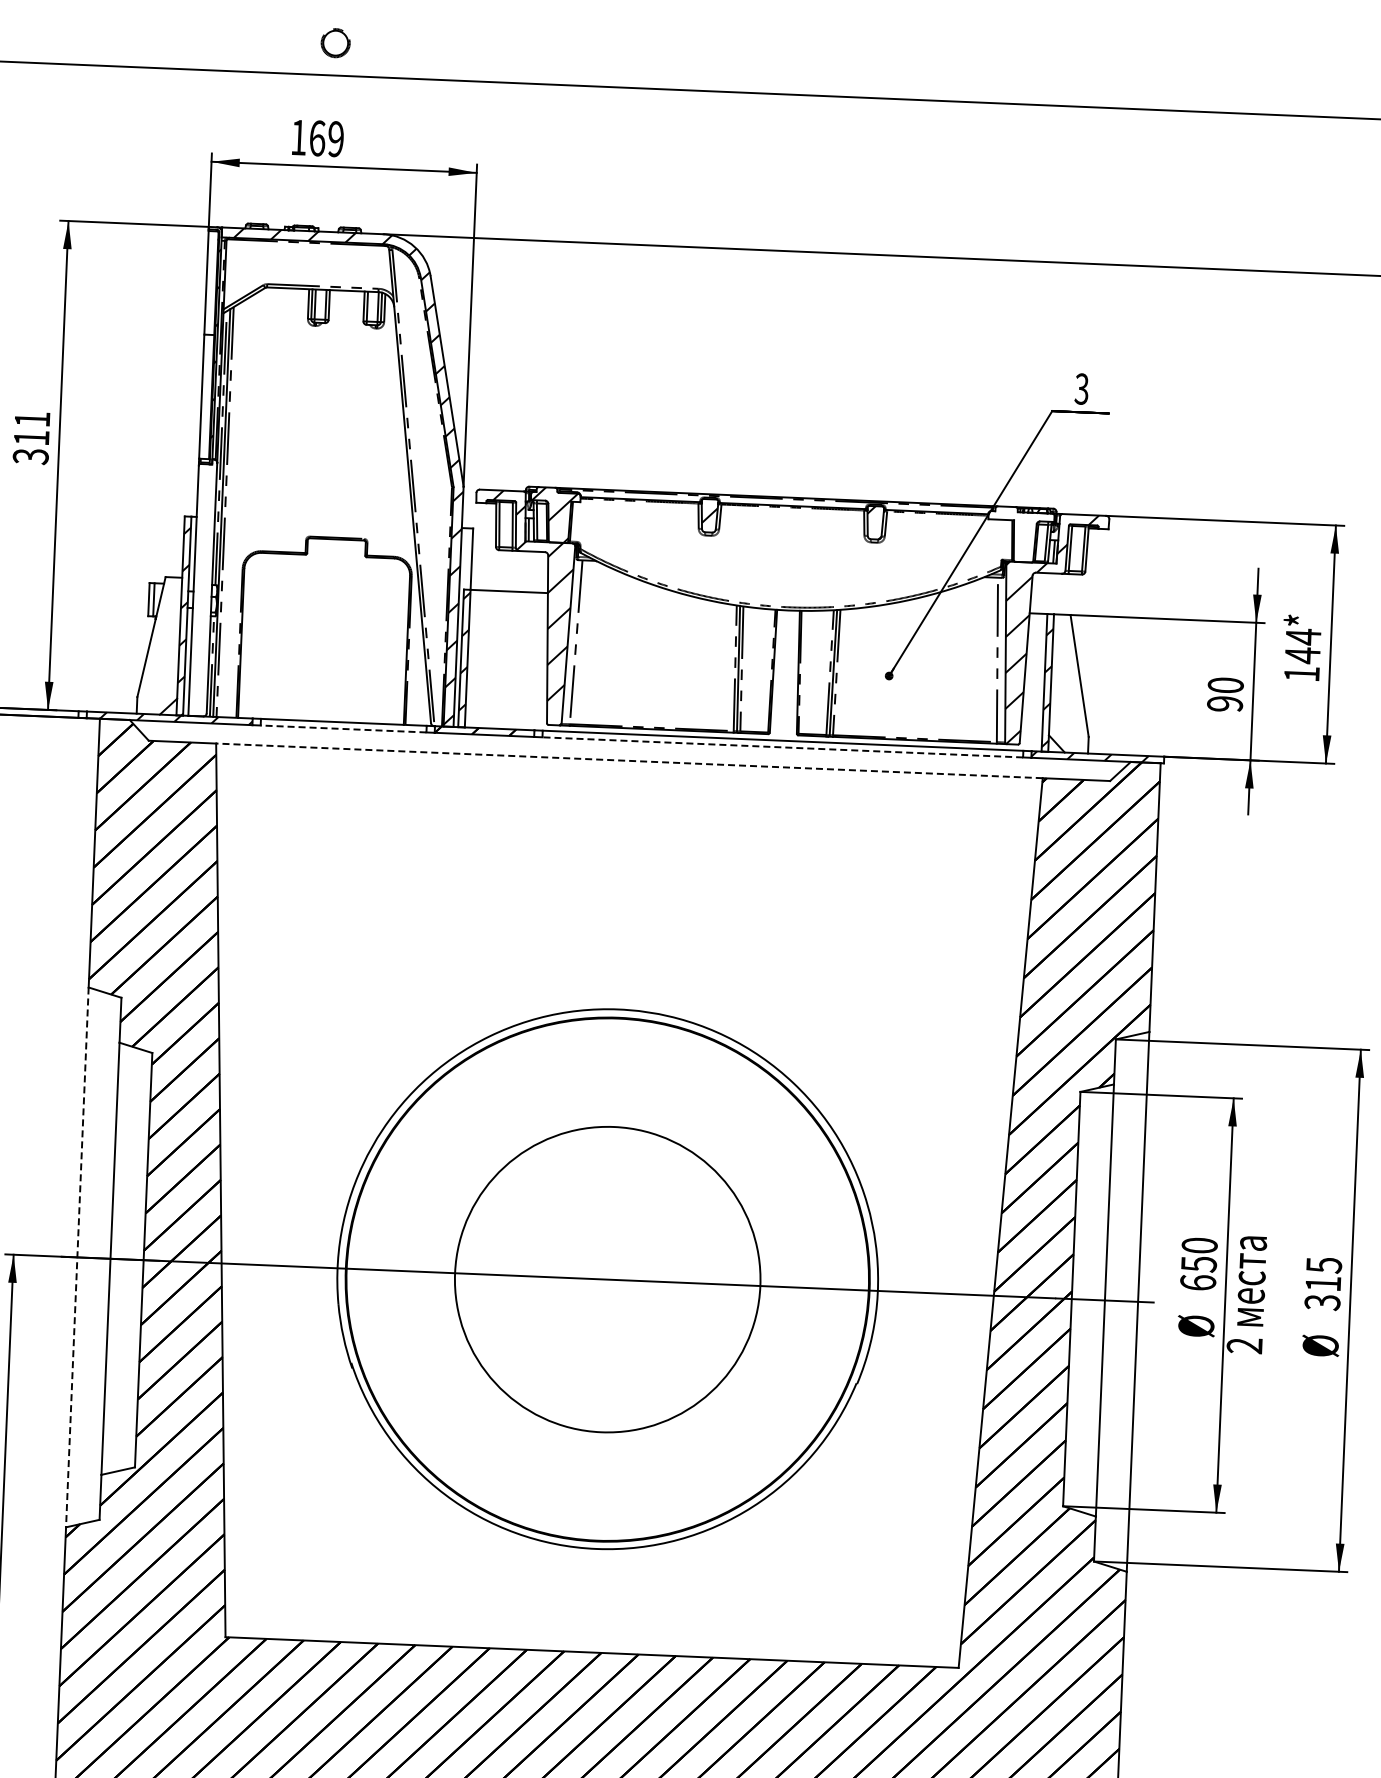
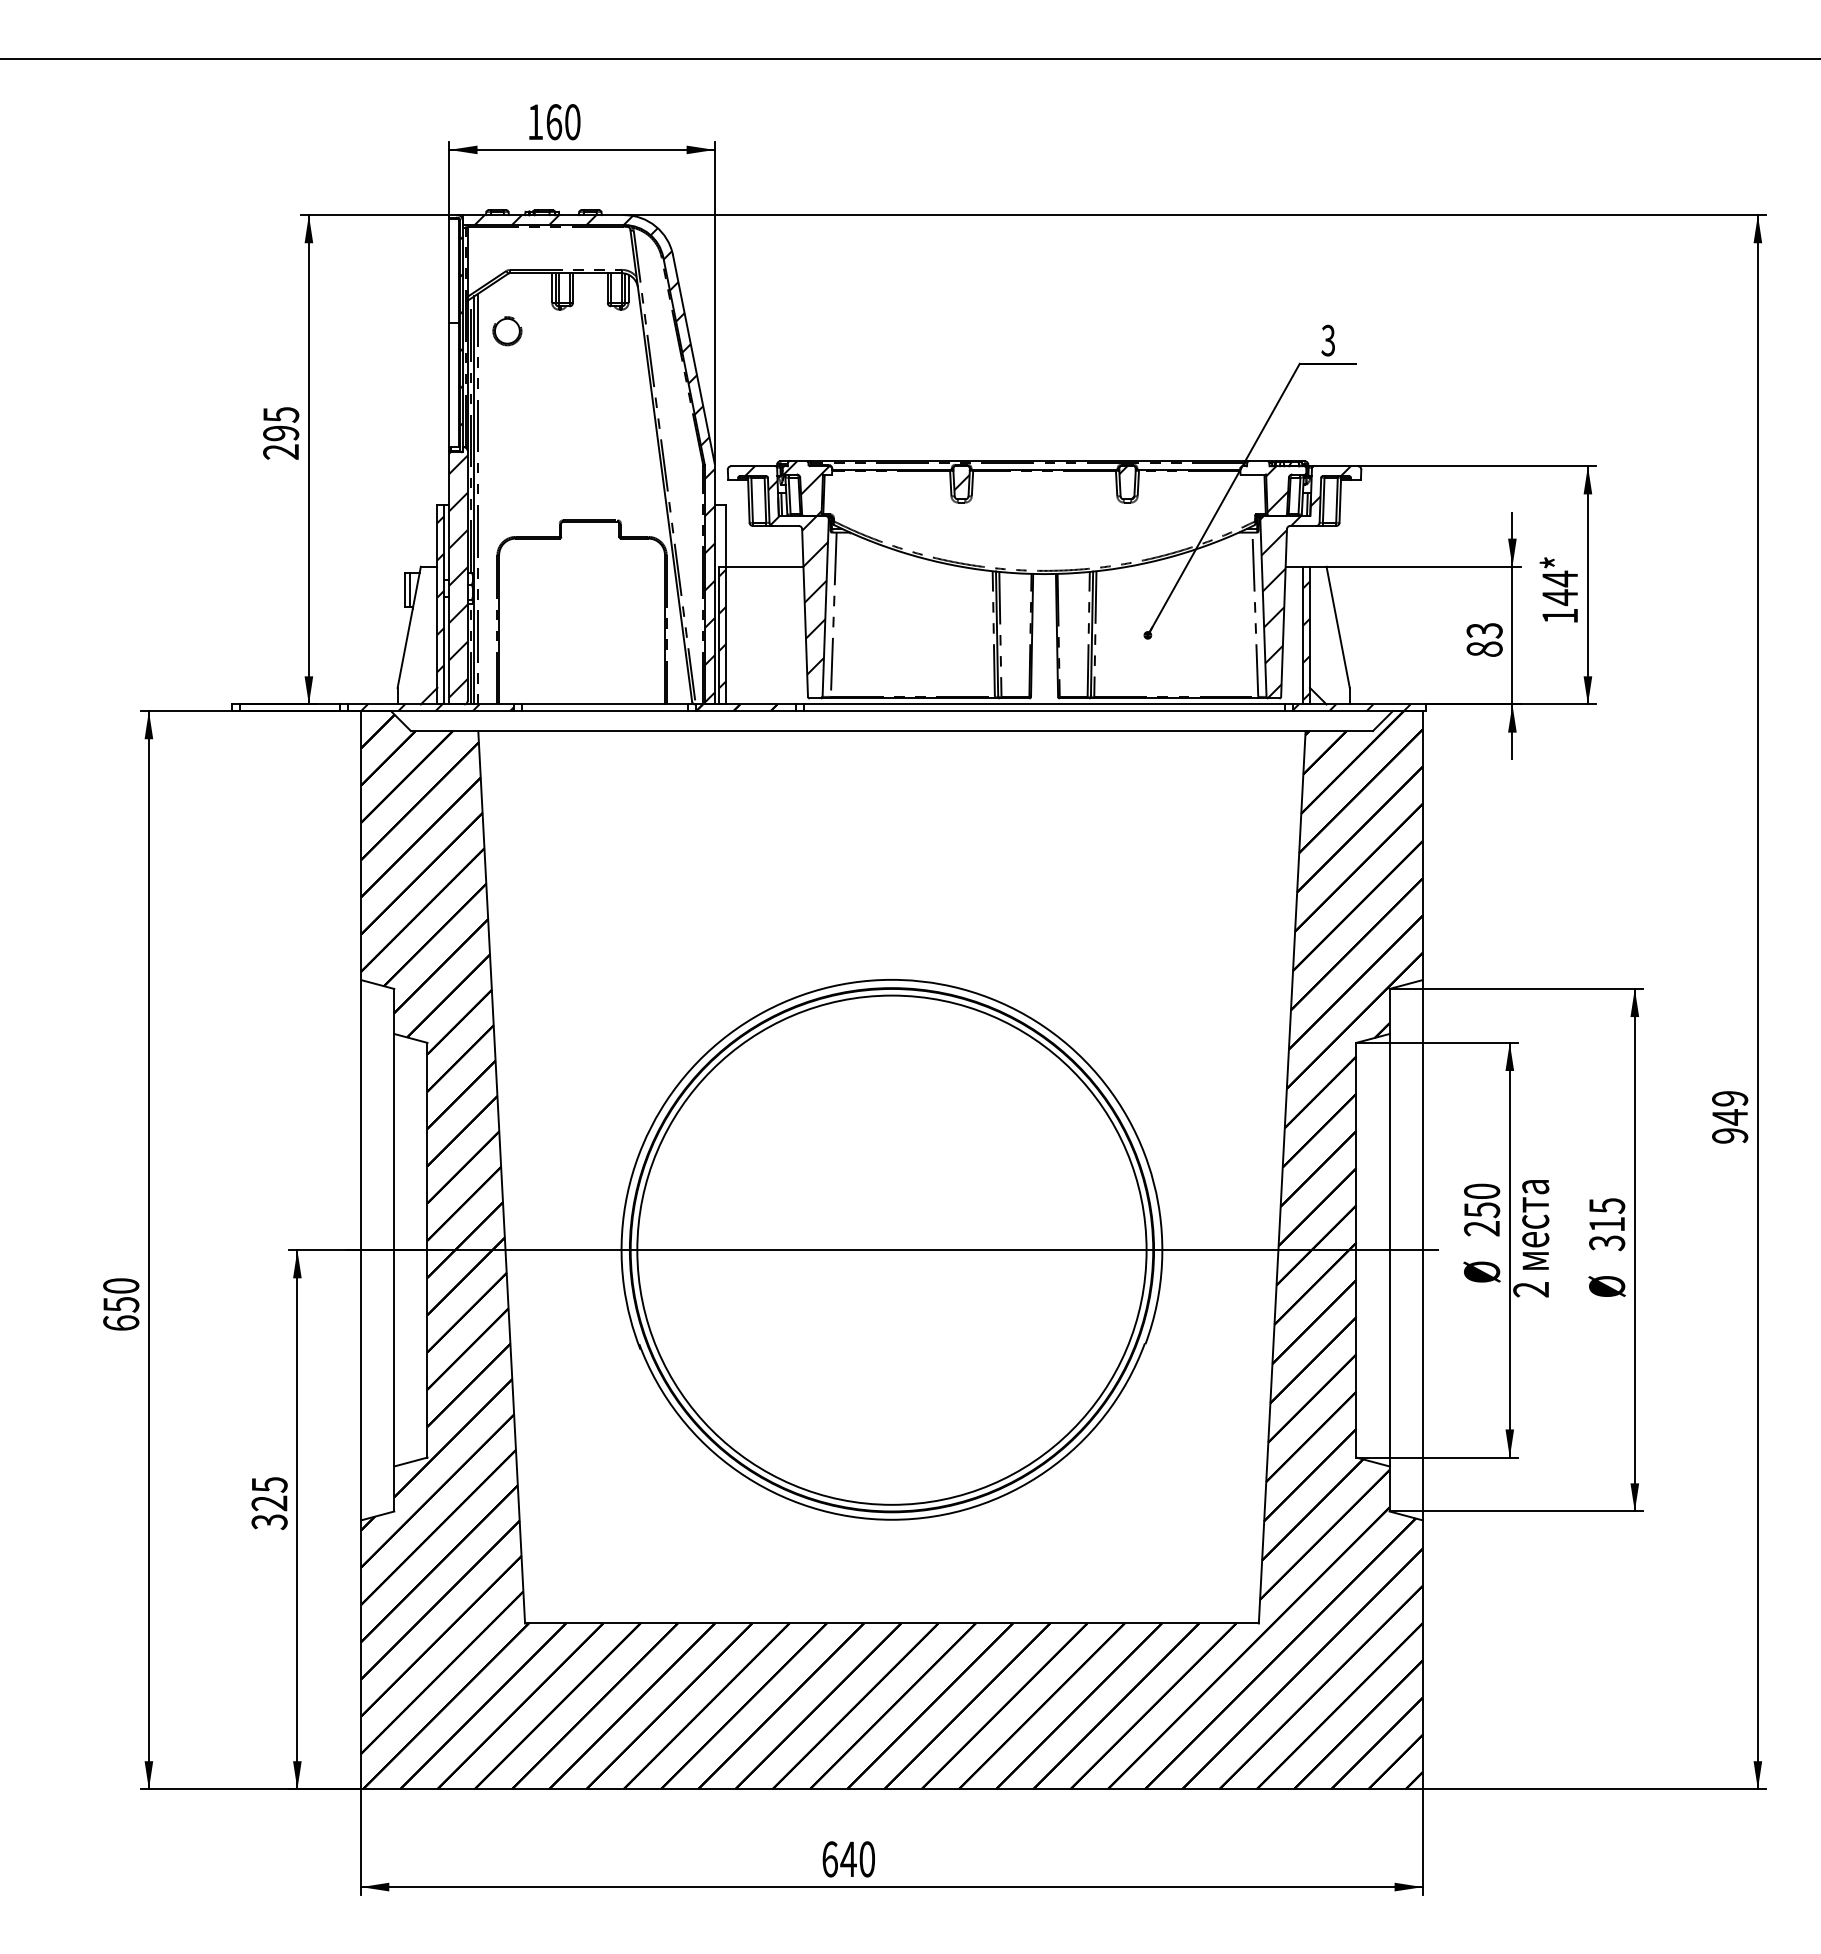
part: (335, 43) -> (507, 331), moved
text: (335, 139) -> (572, 122), 169 -> 160
text: (32, 438) -> (281, 433), 311 -> 295
hatch: (1033, 536) -> (1286, 489), added
hatch: (202, 588) -> (458, 576), added
text: (1225, 694) -> (1484, 639), 90 -> 83
line: (343, 729) -> (604, 711), dashed -> solid
line: (782, 747) -> (1044, 711), dashed -> solid
line: (628, 761) -> (891, 731), dashed -> solid
line: (77, 1257) -> (361, 1250), dashed -> solid
circle: (607, 1278) -> (891, 1249), size x1.67
text: (1198, 1282) -> (1482, 1228), 650 -> 250

